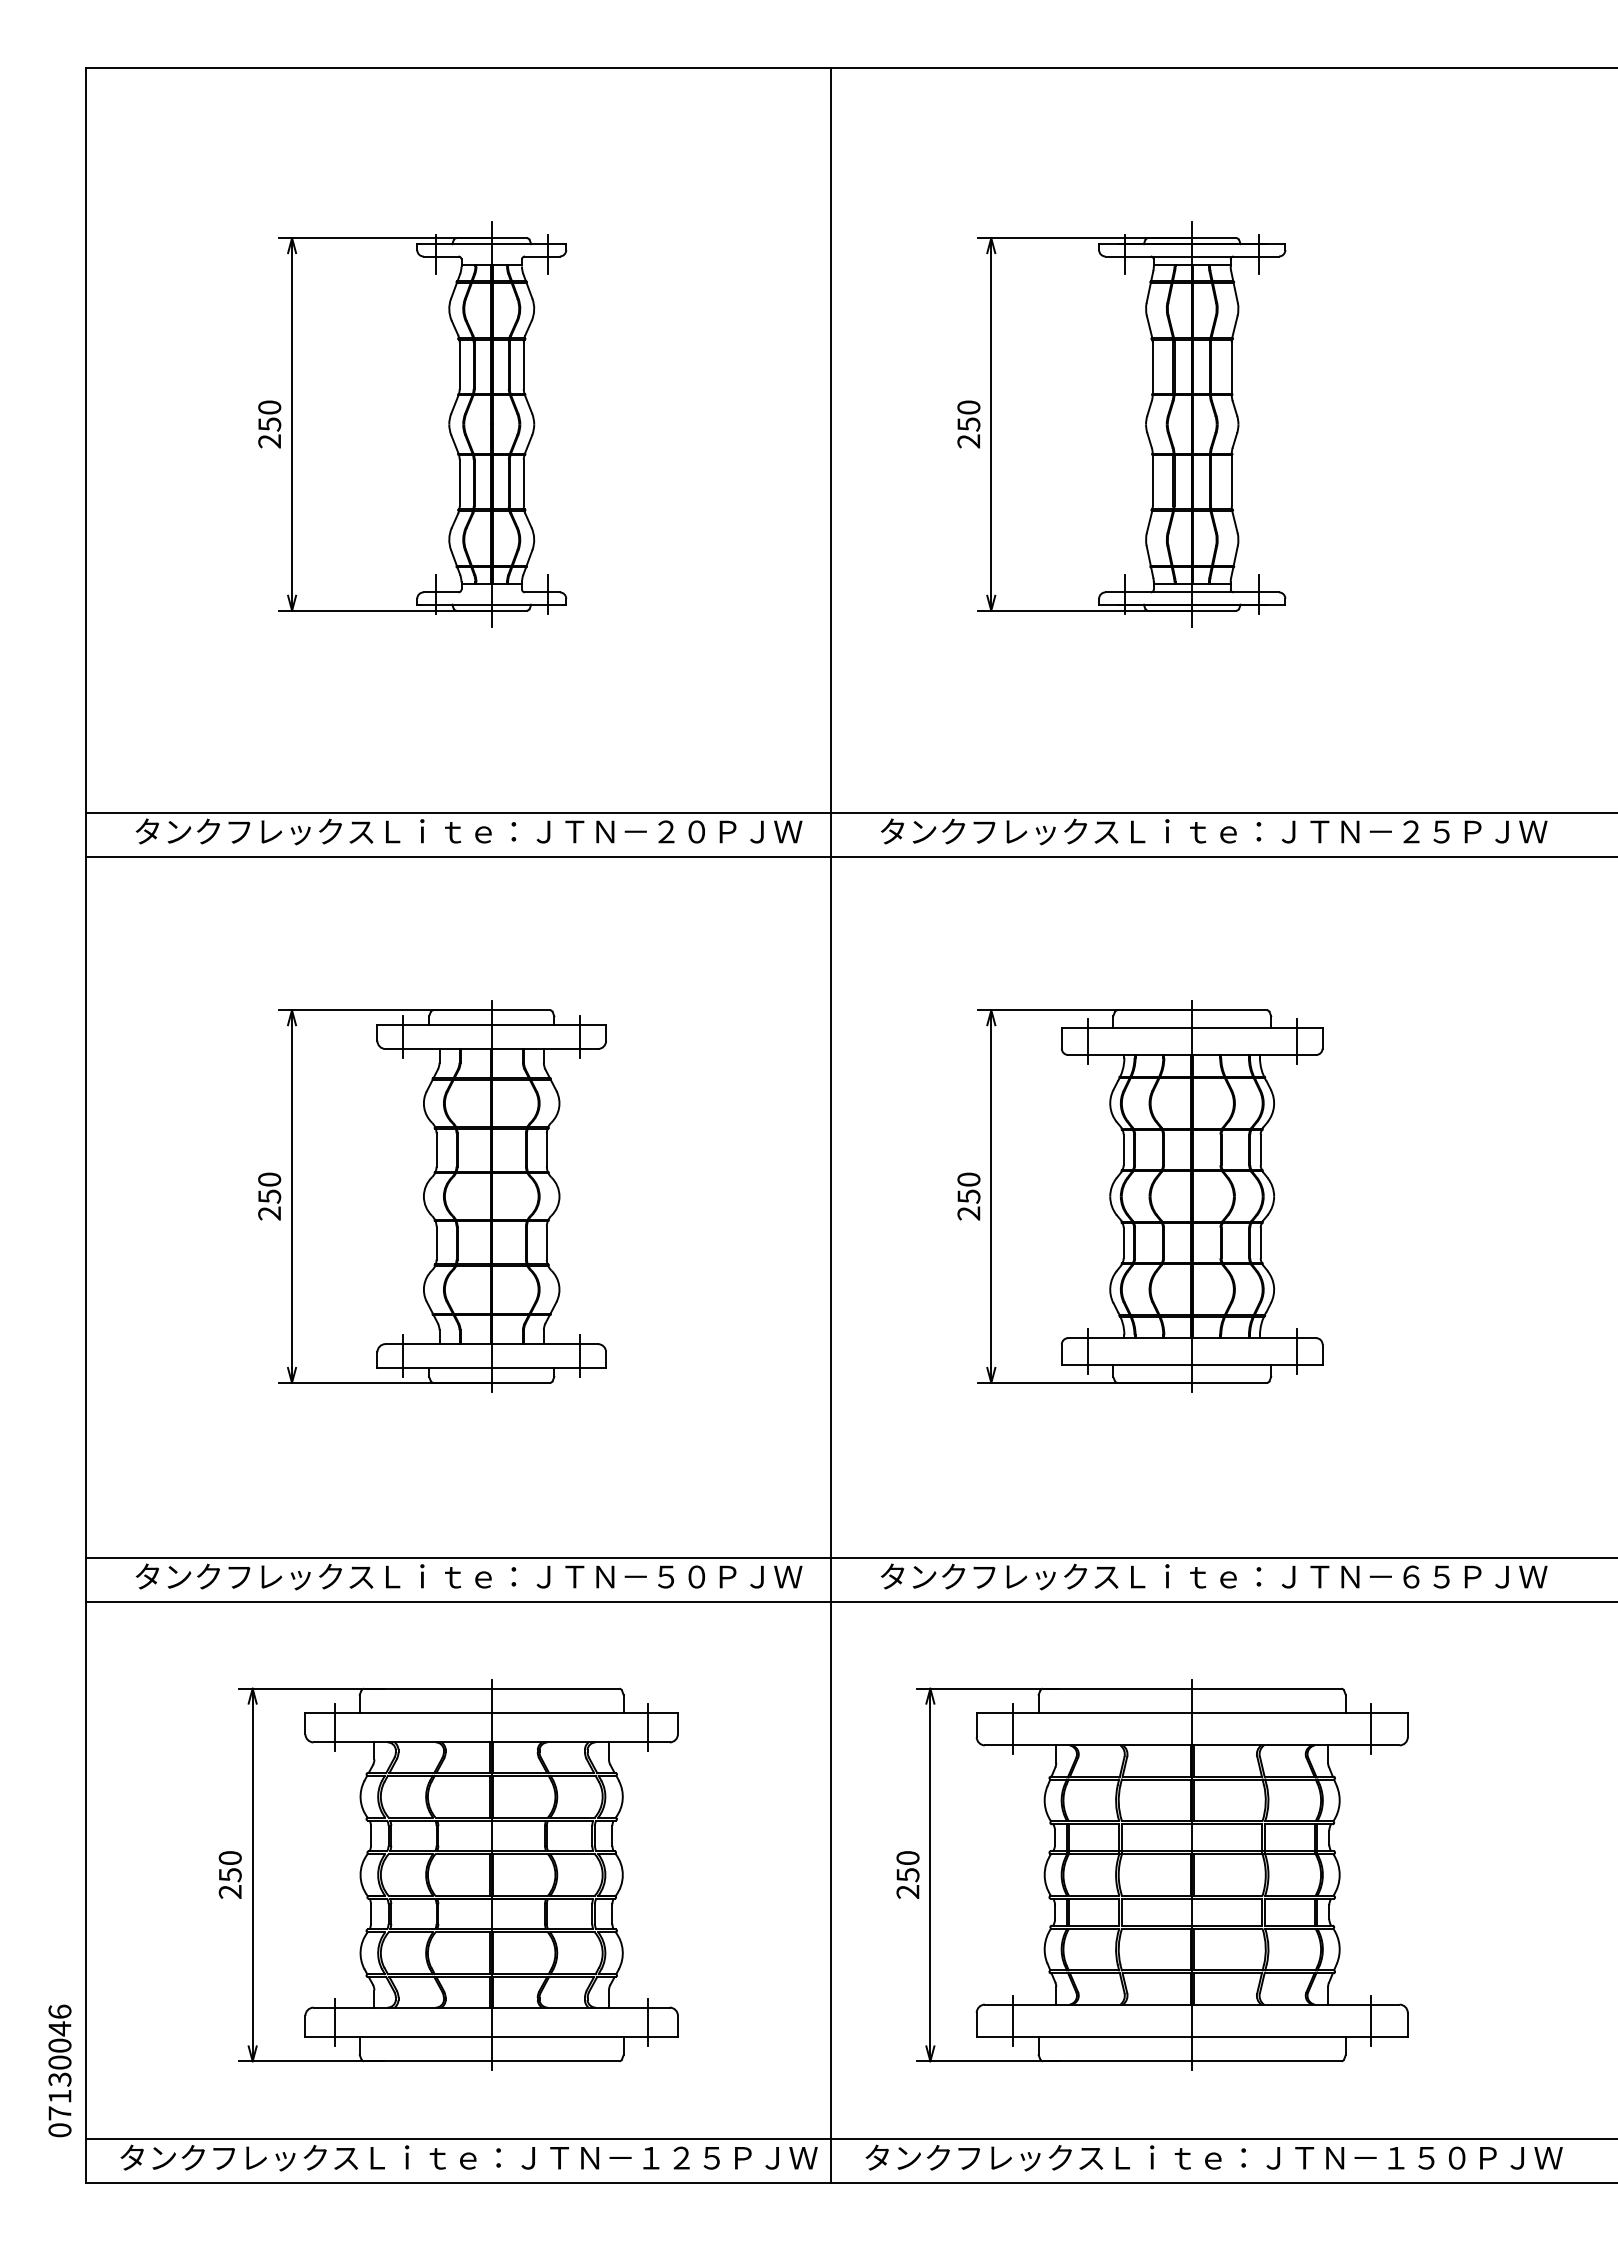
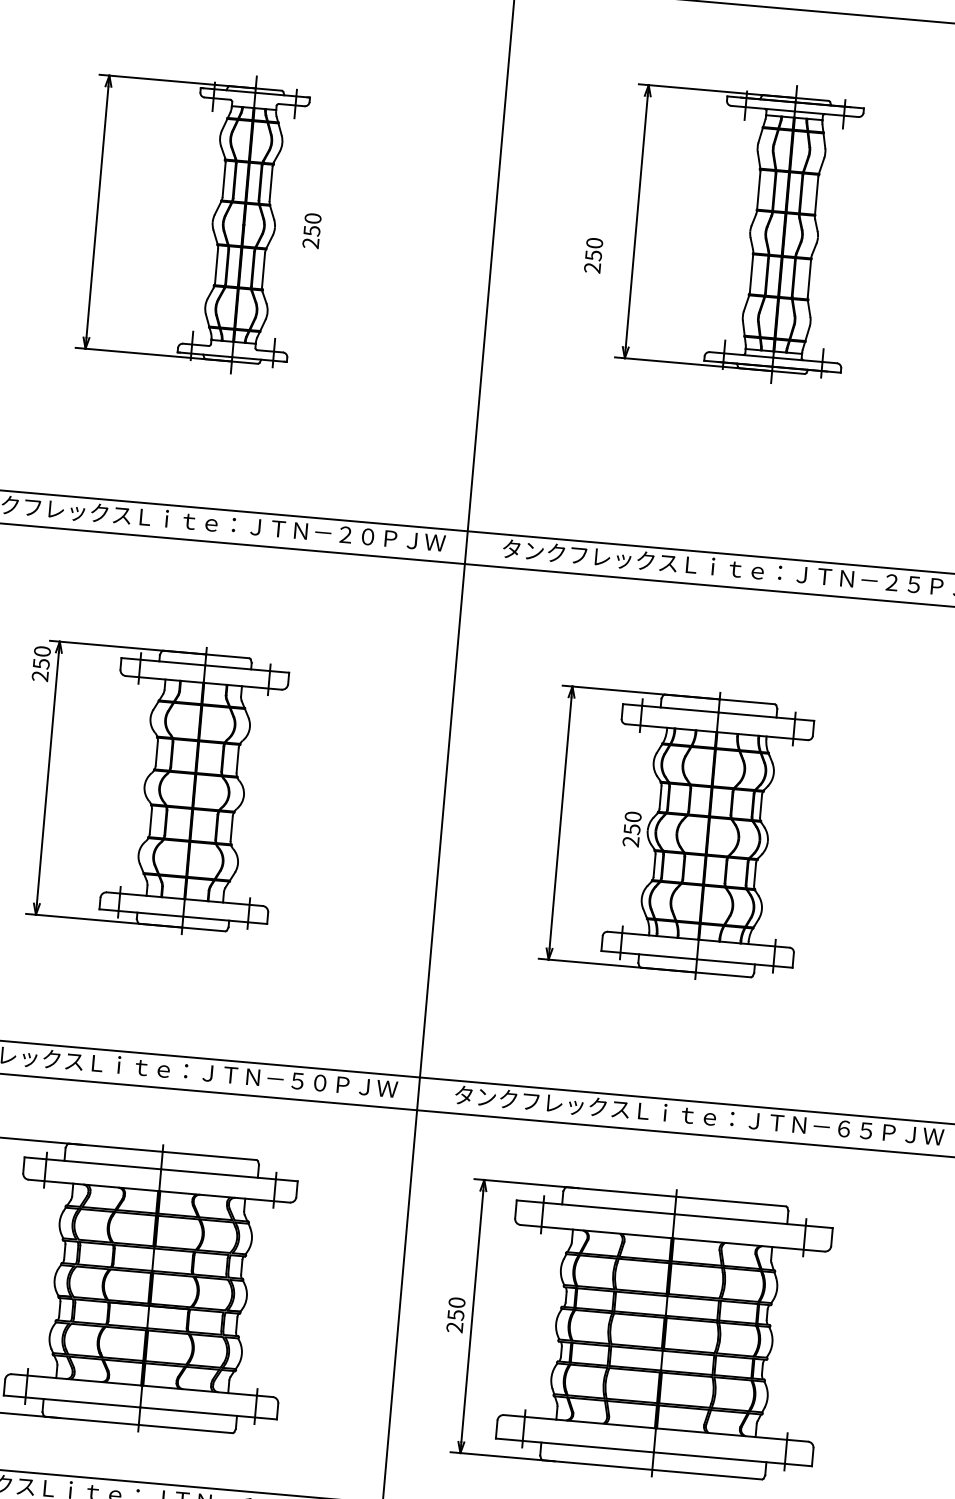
text: (269, 424) -> (311, 230), moved
part: (1131, 424) -> (739, 230), moved
text: (269, 1196) -> (41, 663), moved
text: (968, 1196) -> (631, 829), moved

